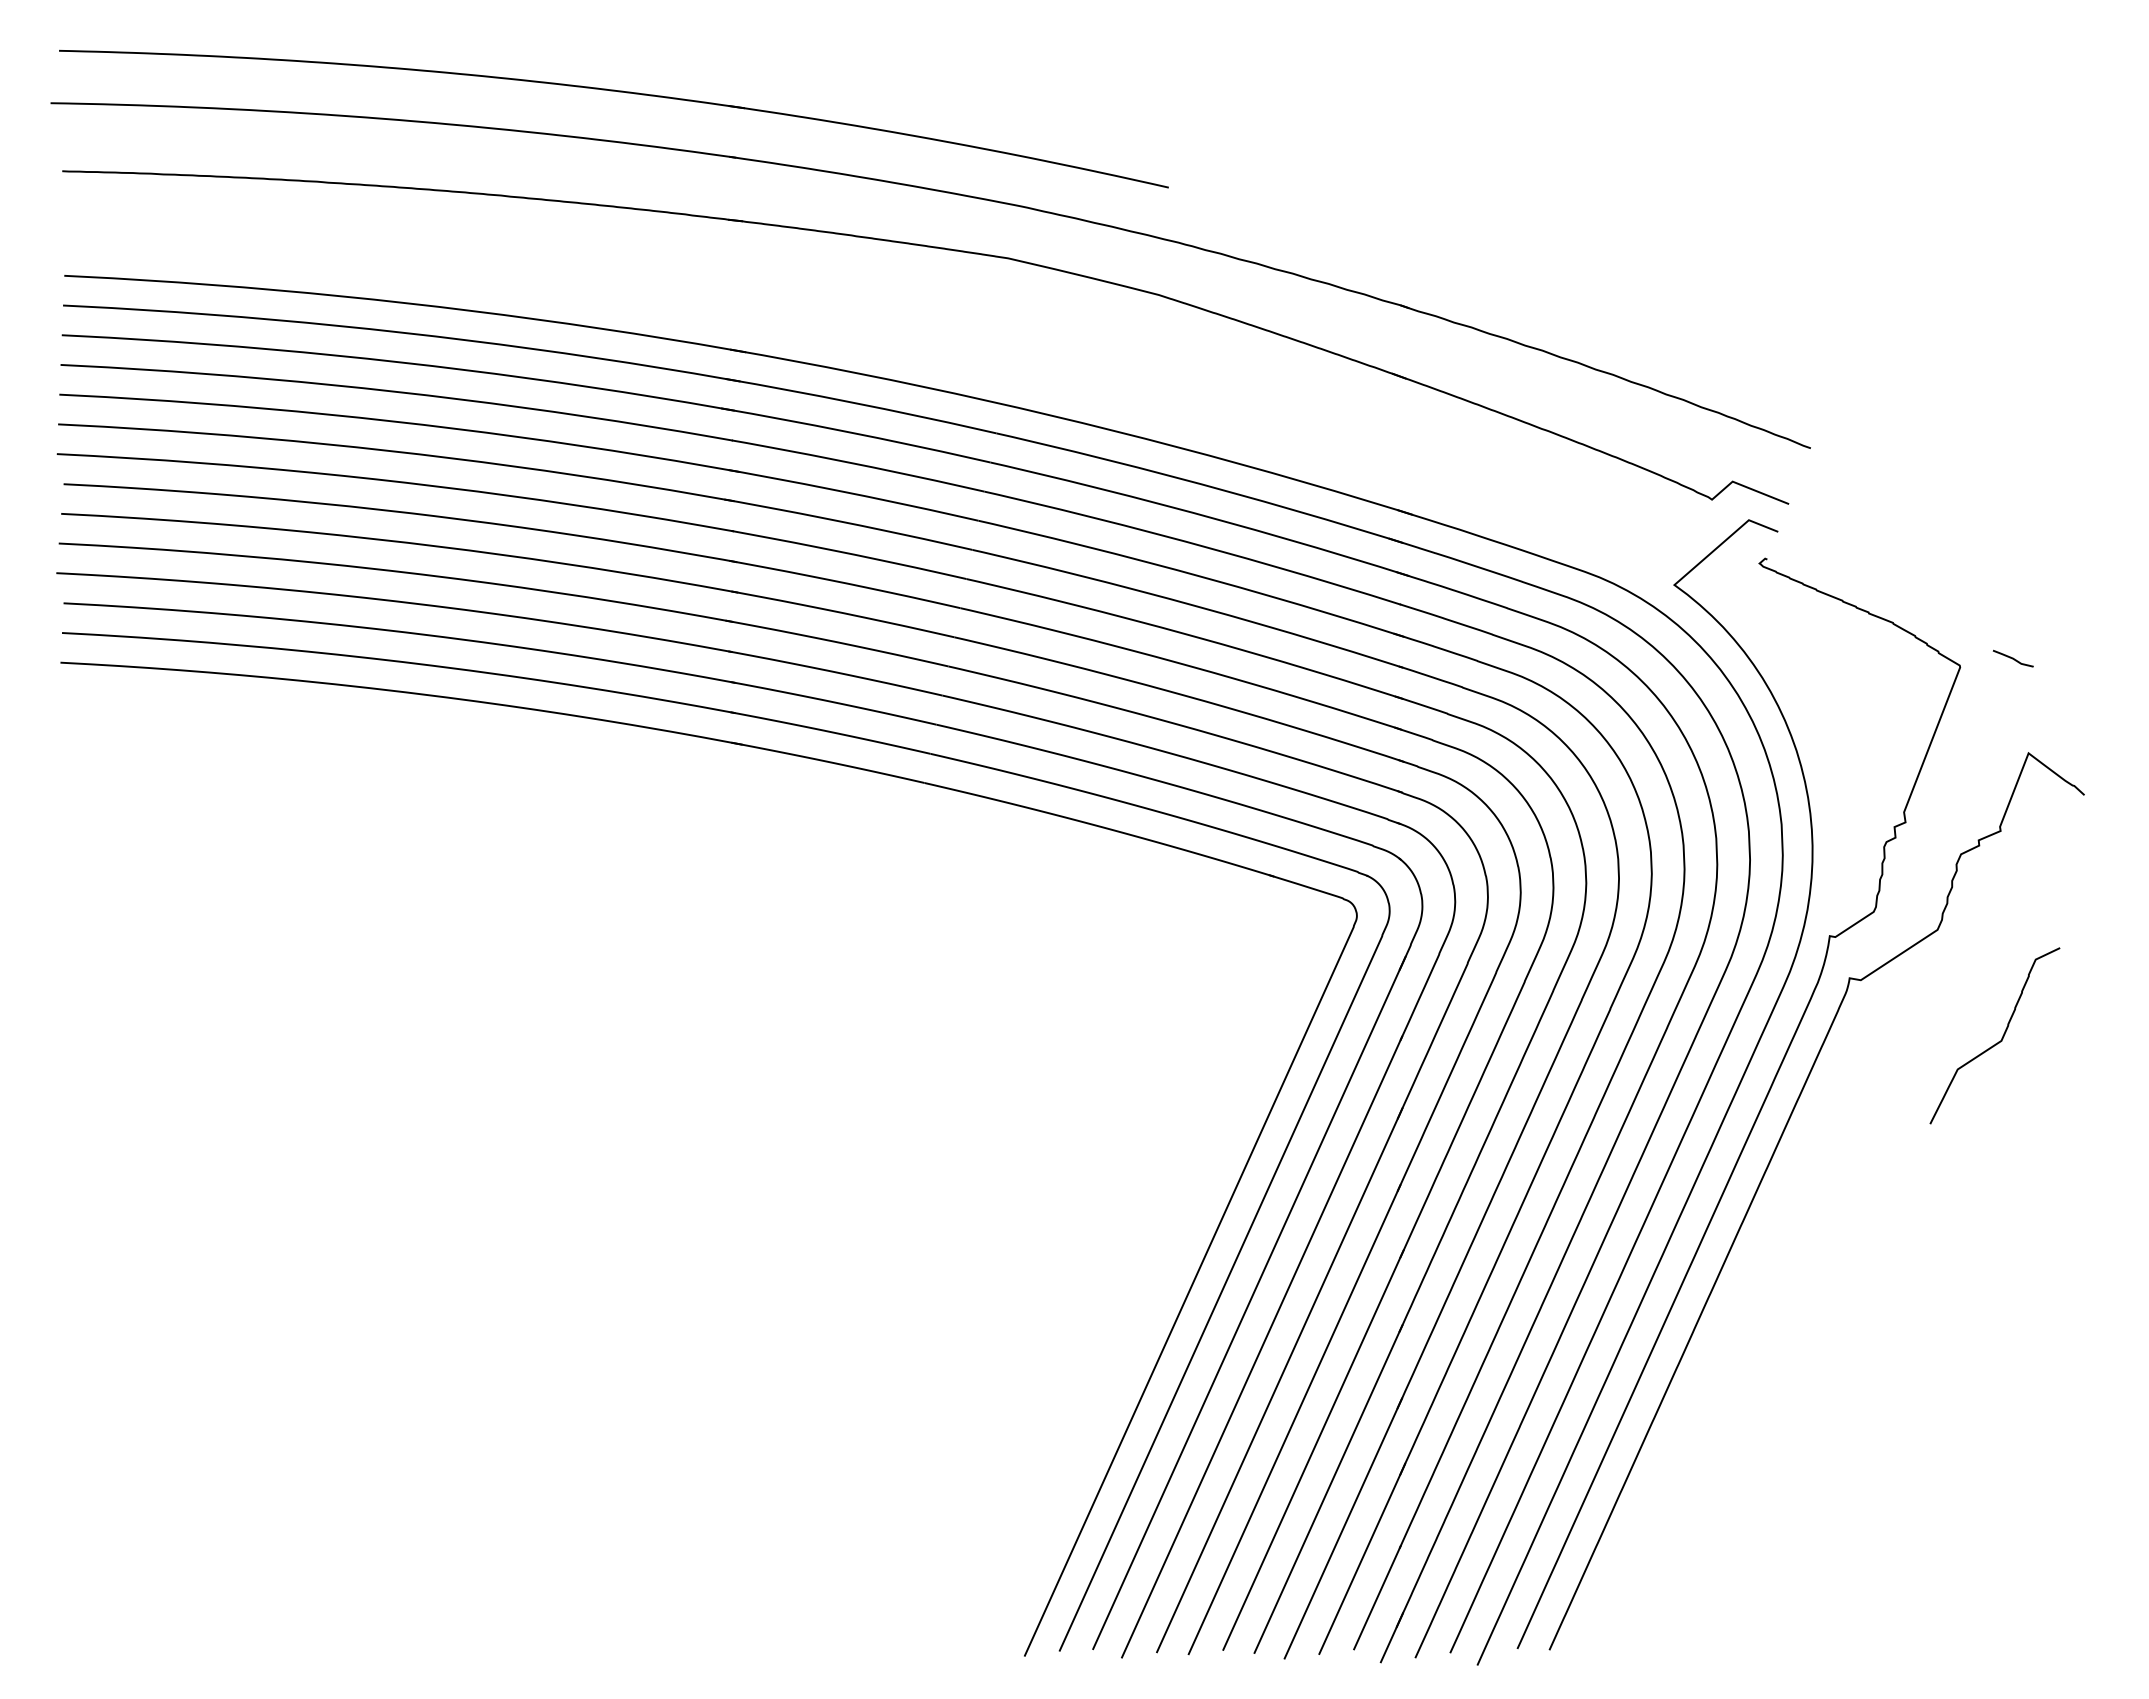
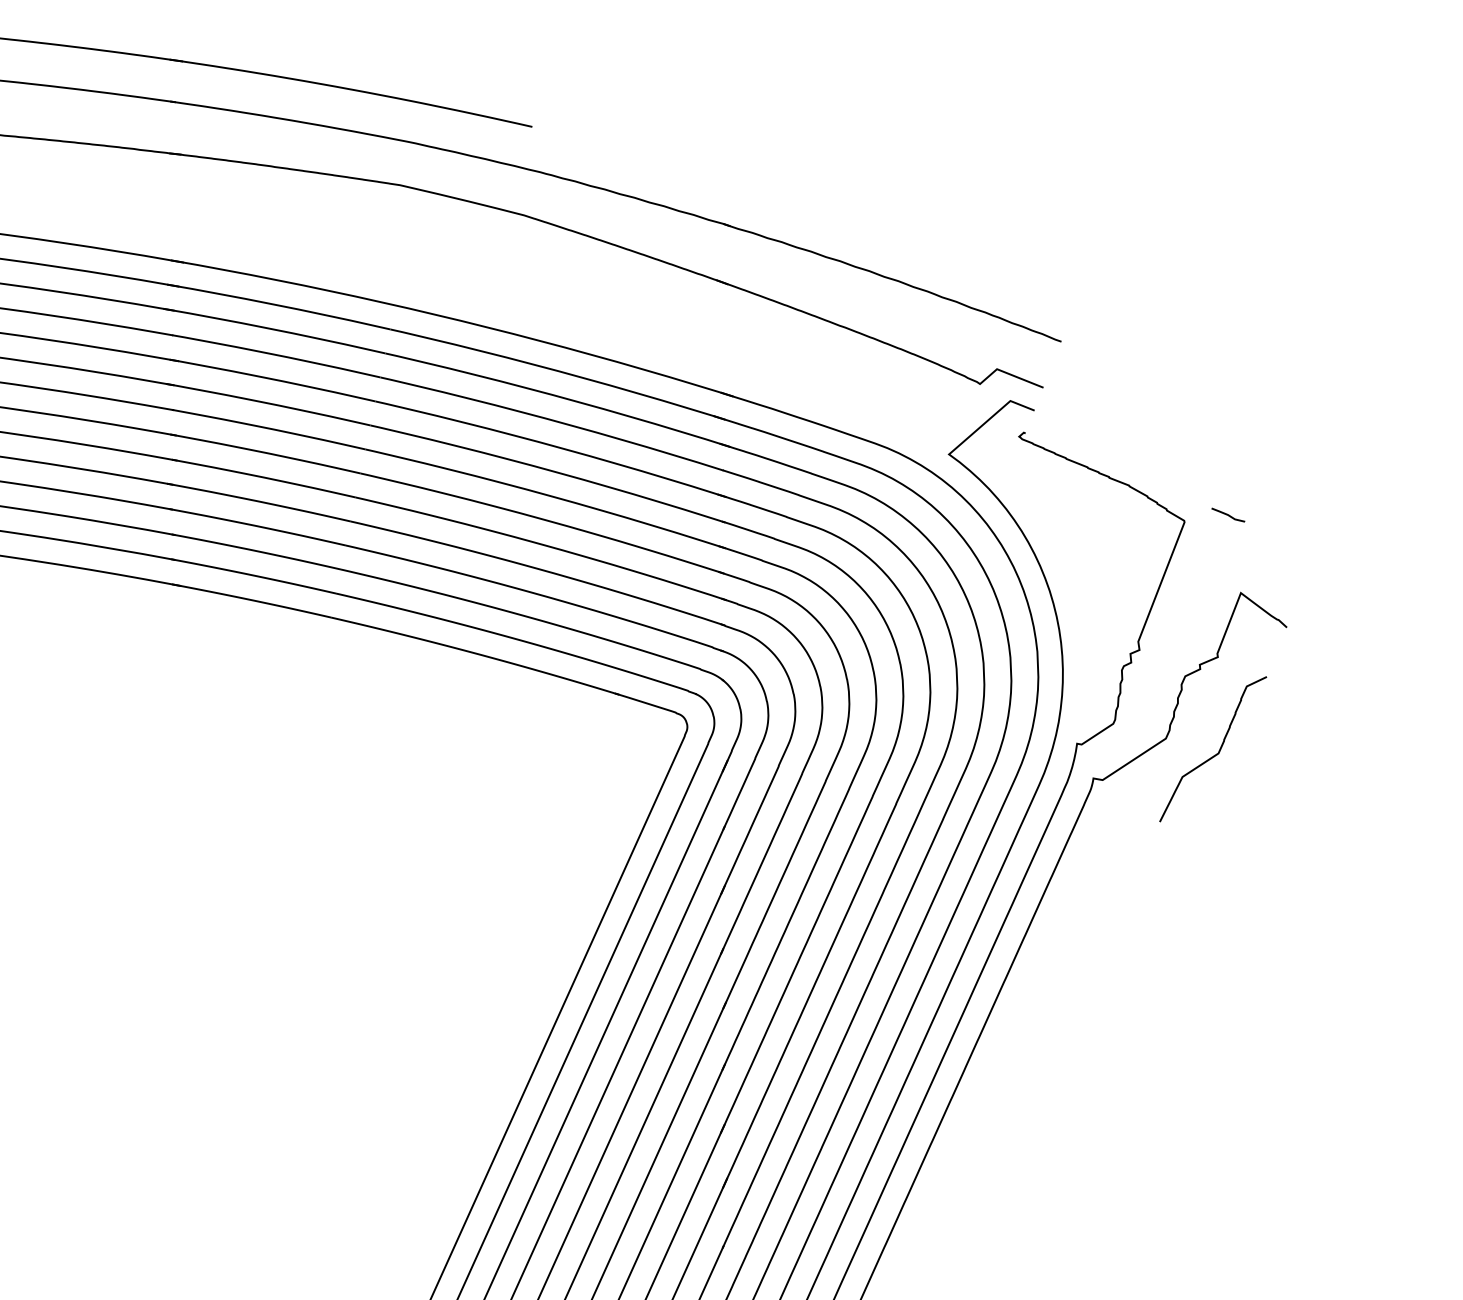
curve: (1998, 1041) -> (1216, 753), moved

